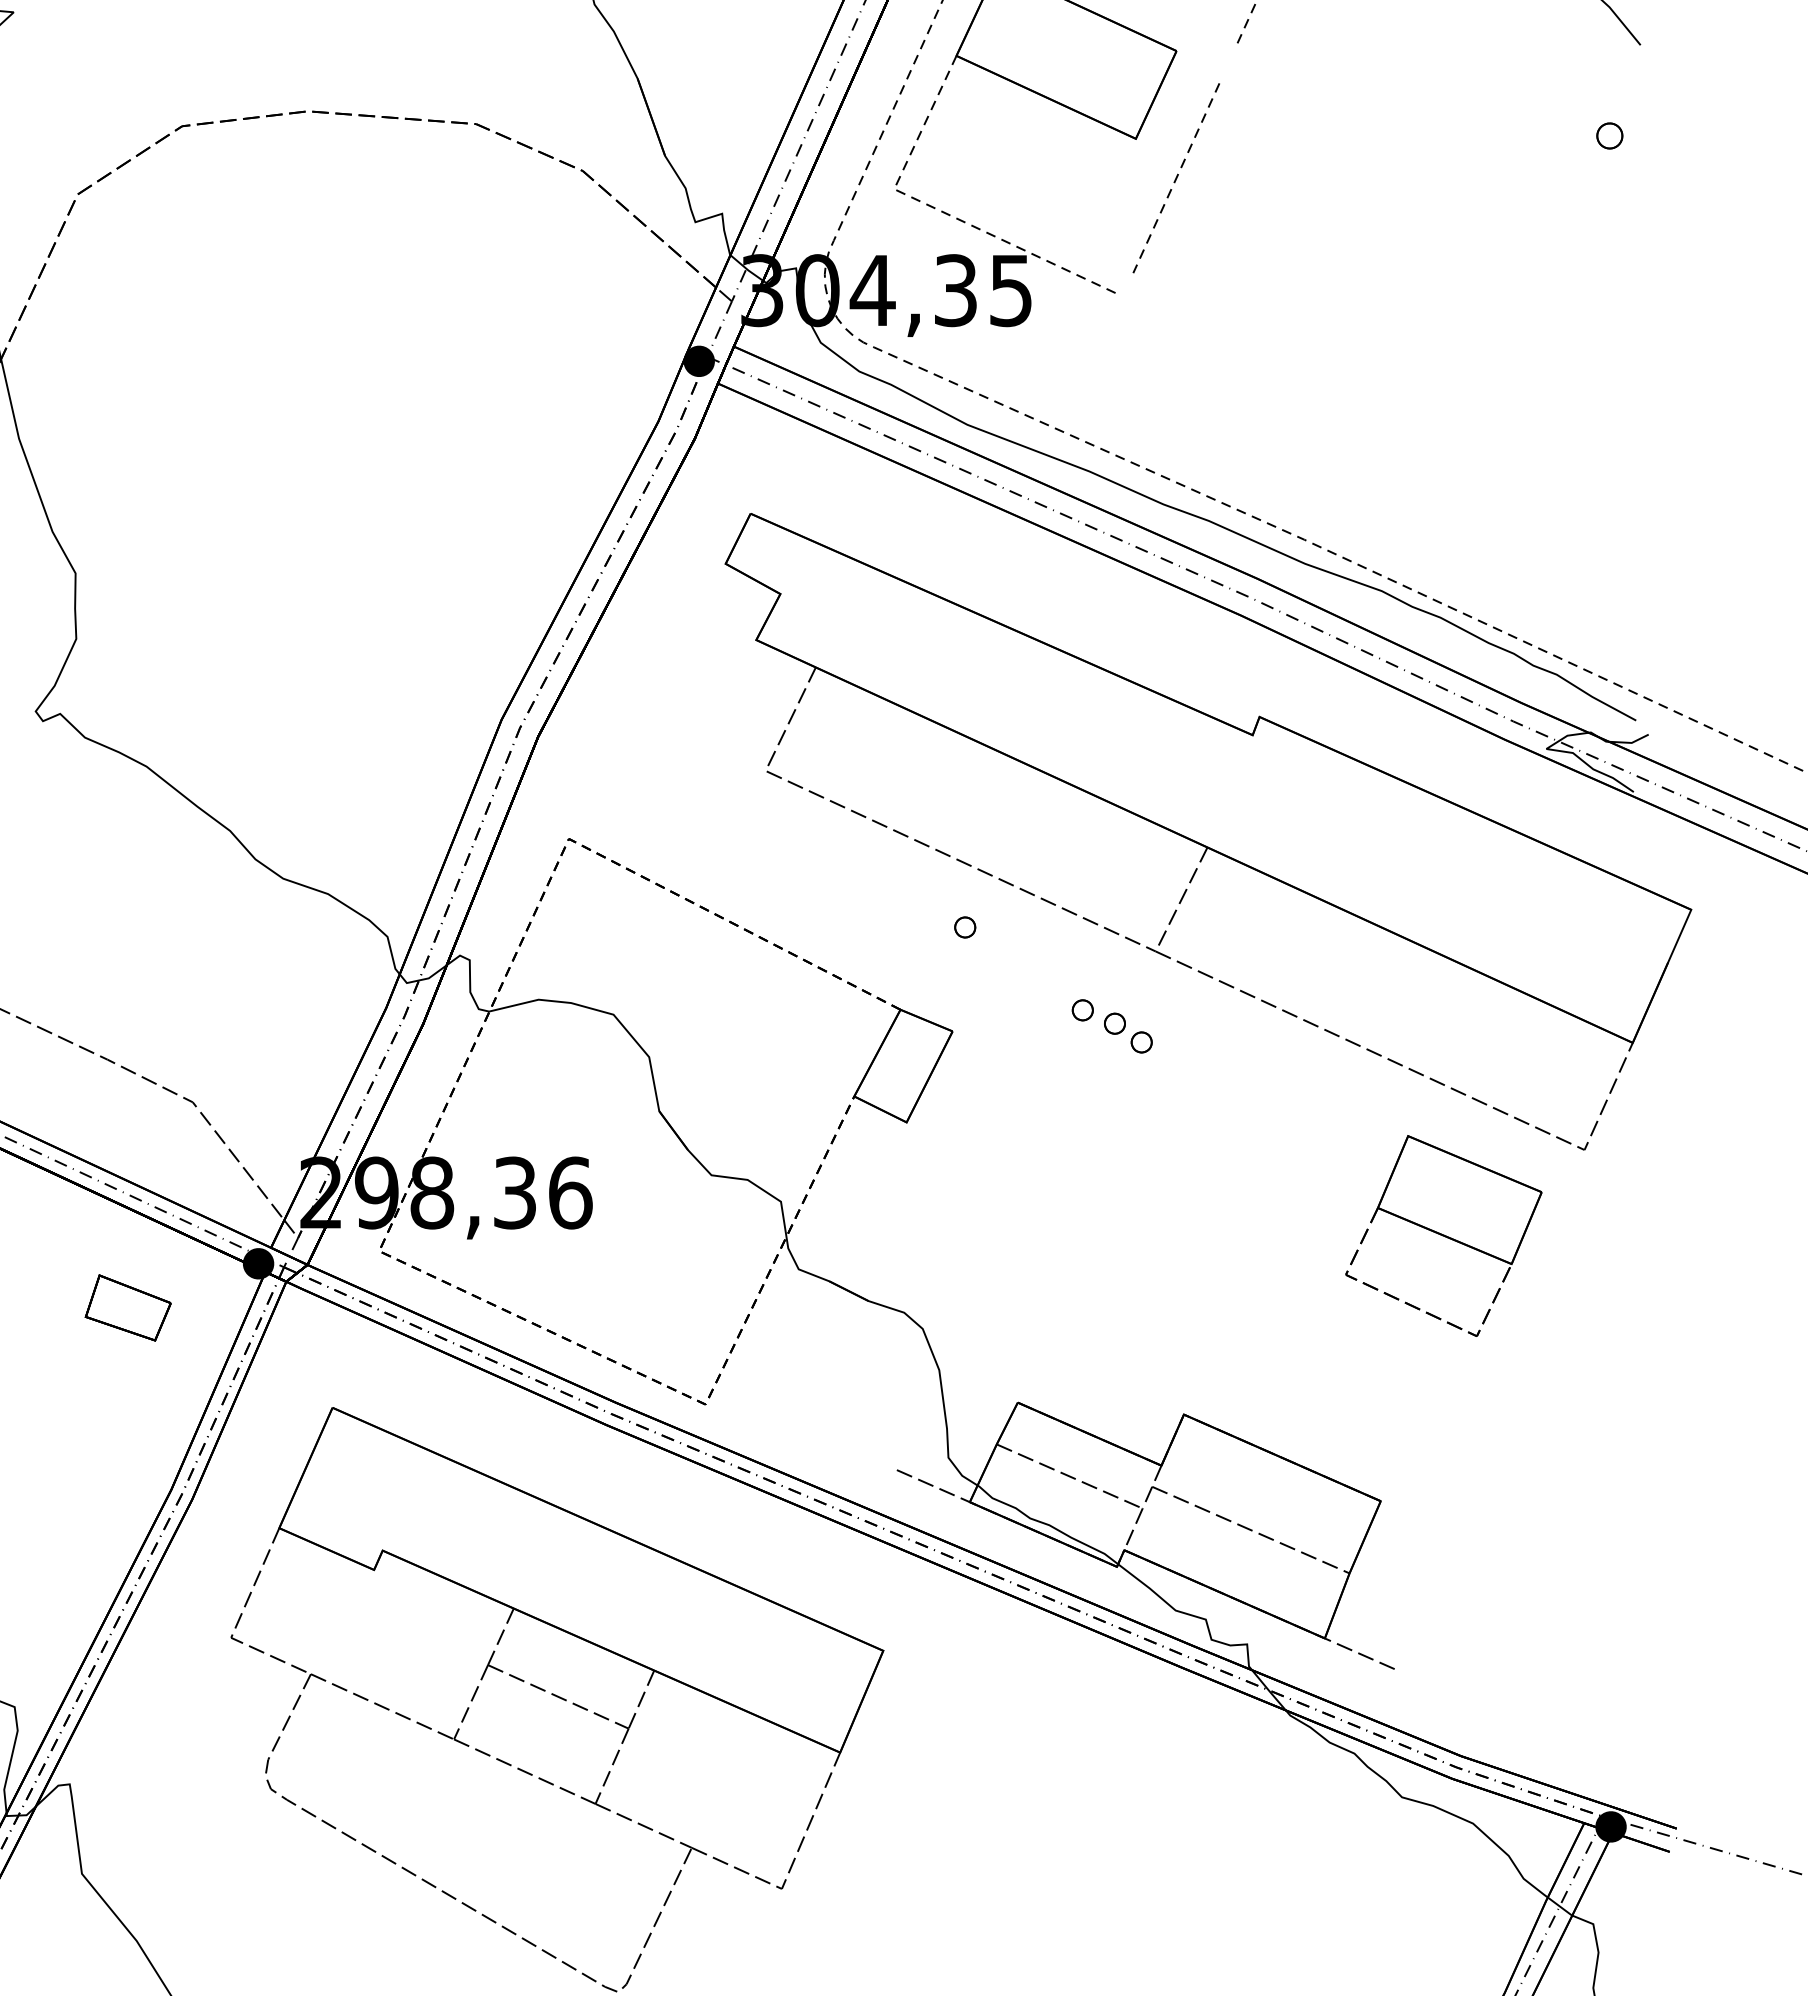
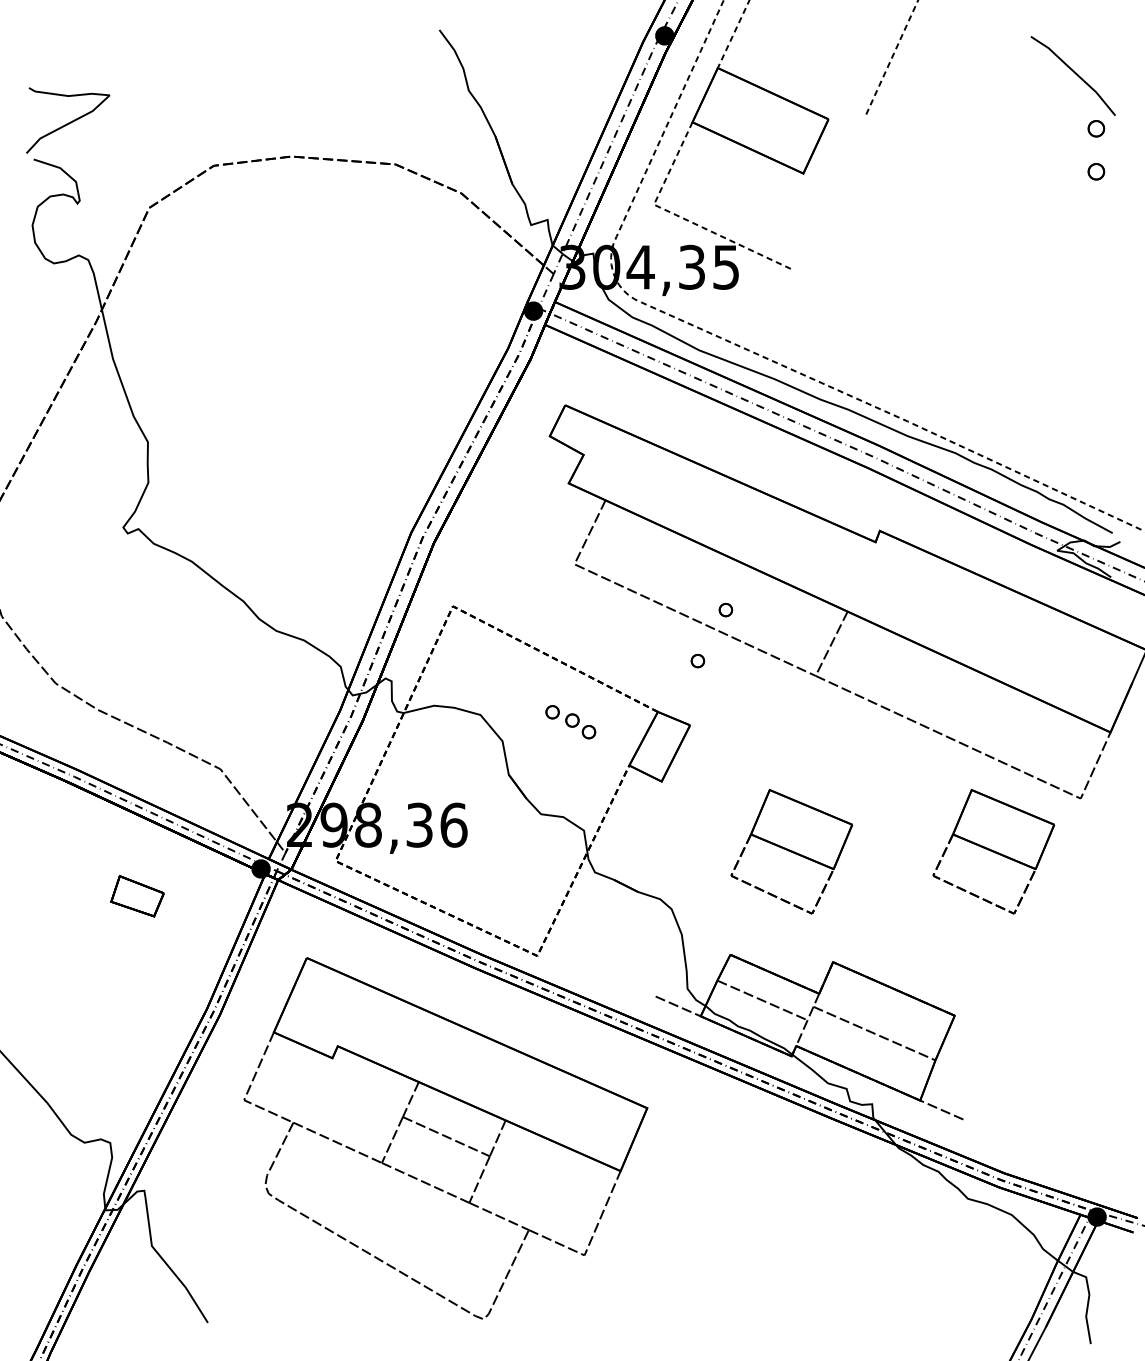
part: (1610, 65) -> (1096, 128), added
line: (1176, 177) -> (828, 197), removed
part: (1009, 844) -> (725, 609), added
part: (1111, 1026) -> (570, 722), moved
part: (1116, 1235) -> (791, 851), added
part: (128, 1308) -> (137, 896), moved

